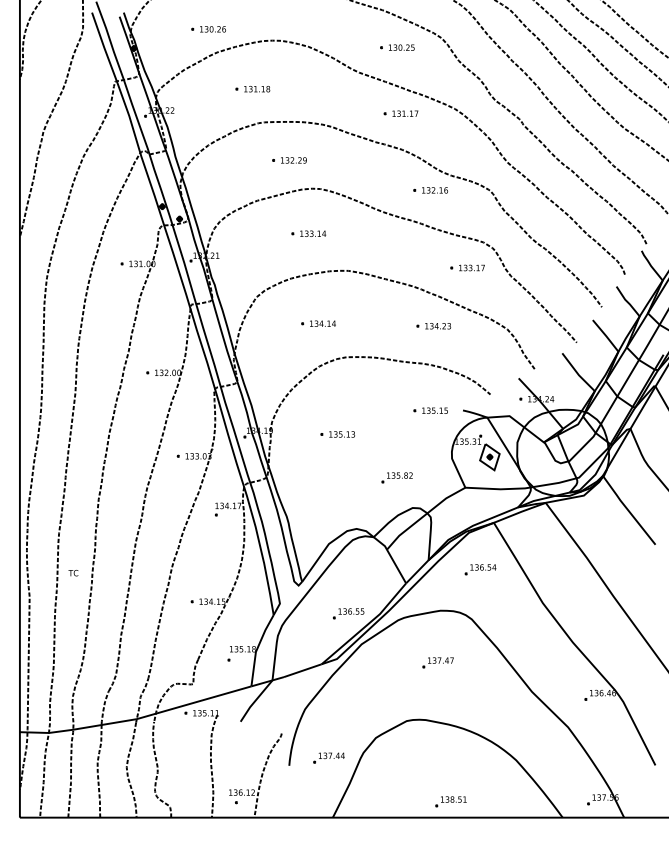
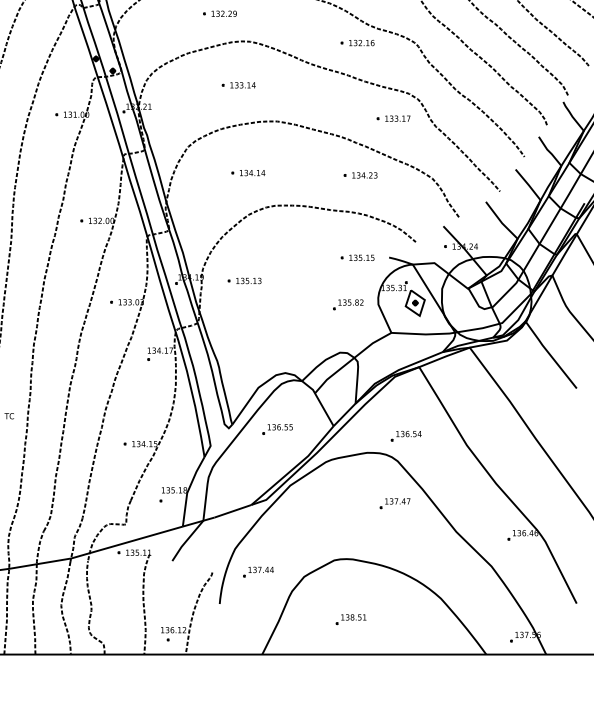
part: (337, 434) -> (244, 281), moved
part: (396, 477) -> (347, 304), moved
part: (480, 569) -> (406, 436), moved
part: (348, 613) -> (277, 429), moved
part: (437, 662) -> (394, 503), moved
part: (328, 757) -> (257, 571), moved
part: (450, 801) -> (350, 619), moved

